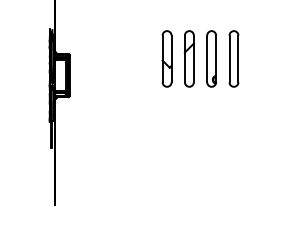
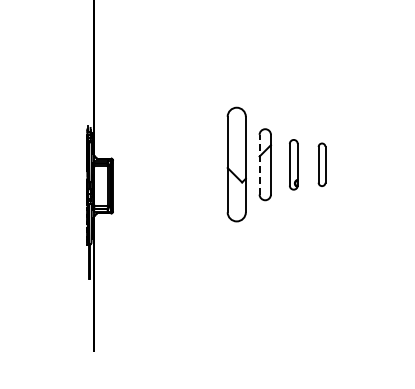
part: (166, 58) -> (236, 164), size x1.6
line: (184, 58) -> (259, 164), solid -> dashed
part: (211, 58) -> (293, 164), size x0.7
part: (233, 58) -> (321, 164), size x0.6

